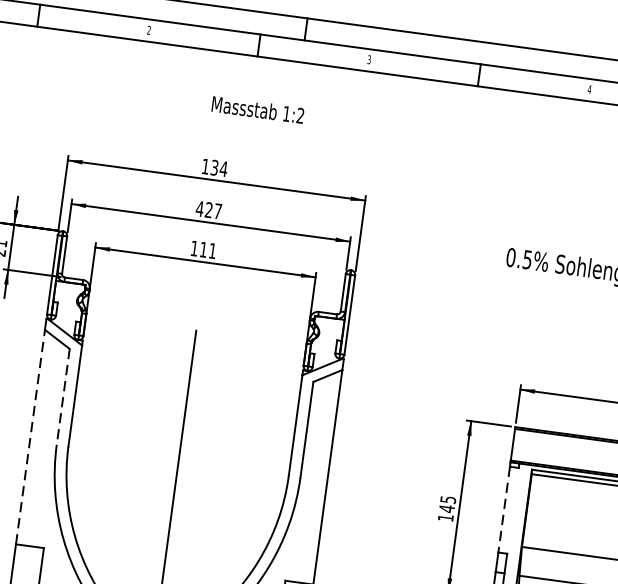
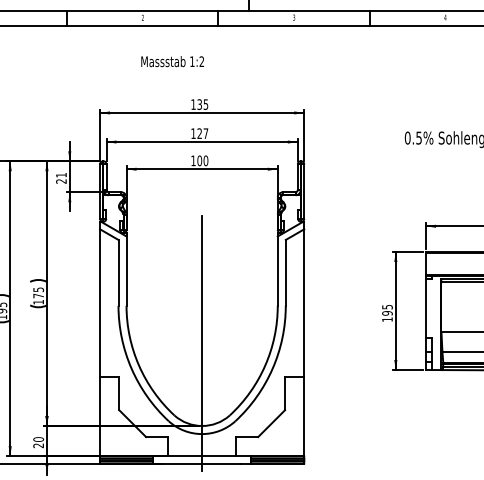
text: (257, 109) -> (172, 61), moved
text: (223, 168) -> (205, 104), 134 -> 135
text: (198, 208) -> (192, 133), 427 -> 127
text: (207, 249) -> (202, 160), 111 -> 100
line: (63, 396) -> (118, 272), dashed -> solid
line: (31, 436) -> (100, 302), dashed -> solid
text: (447, 507) -> (387, 312), 145 -> 195
line: (504, 510) -> (426, 309), dashed -> solid

